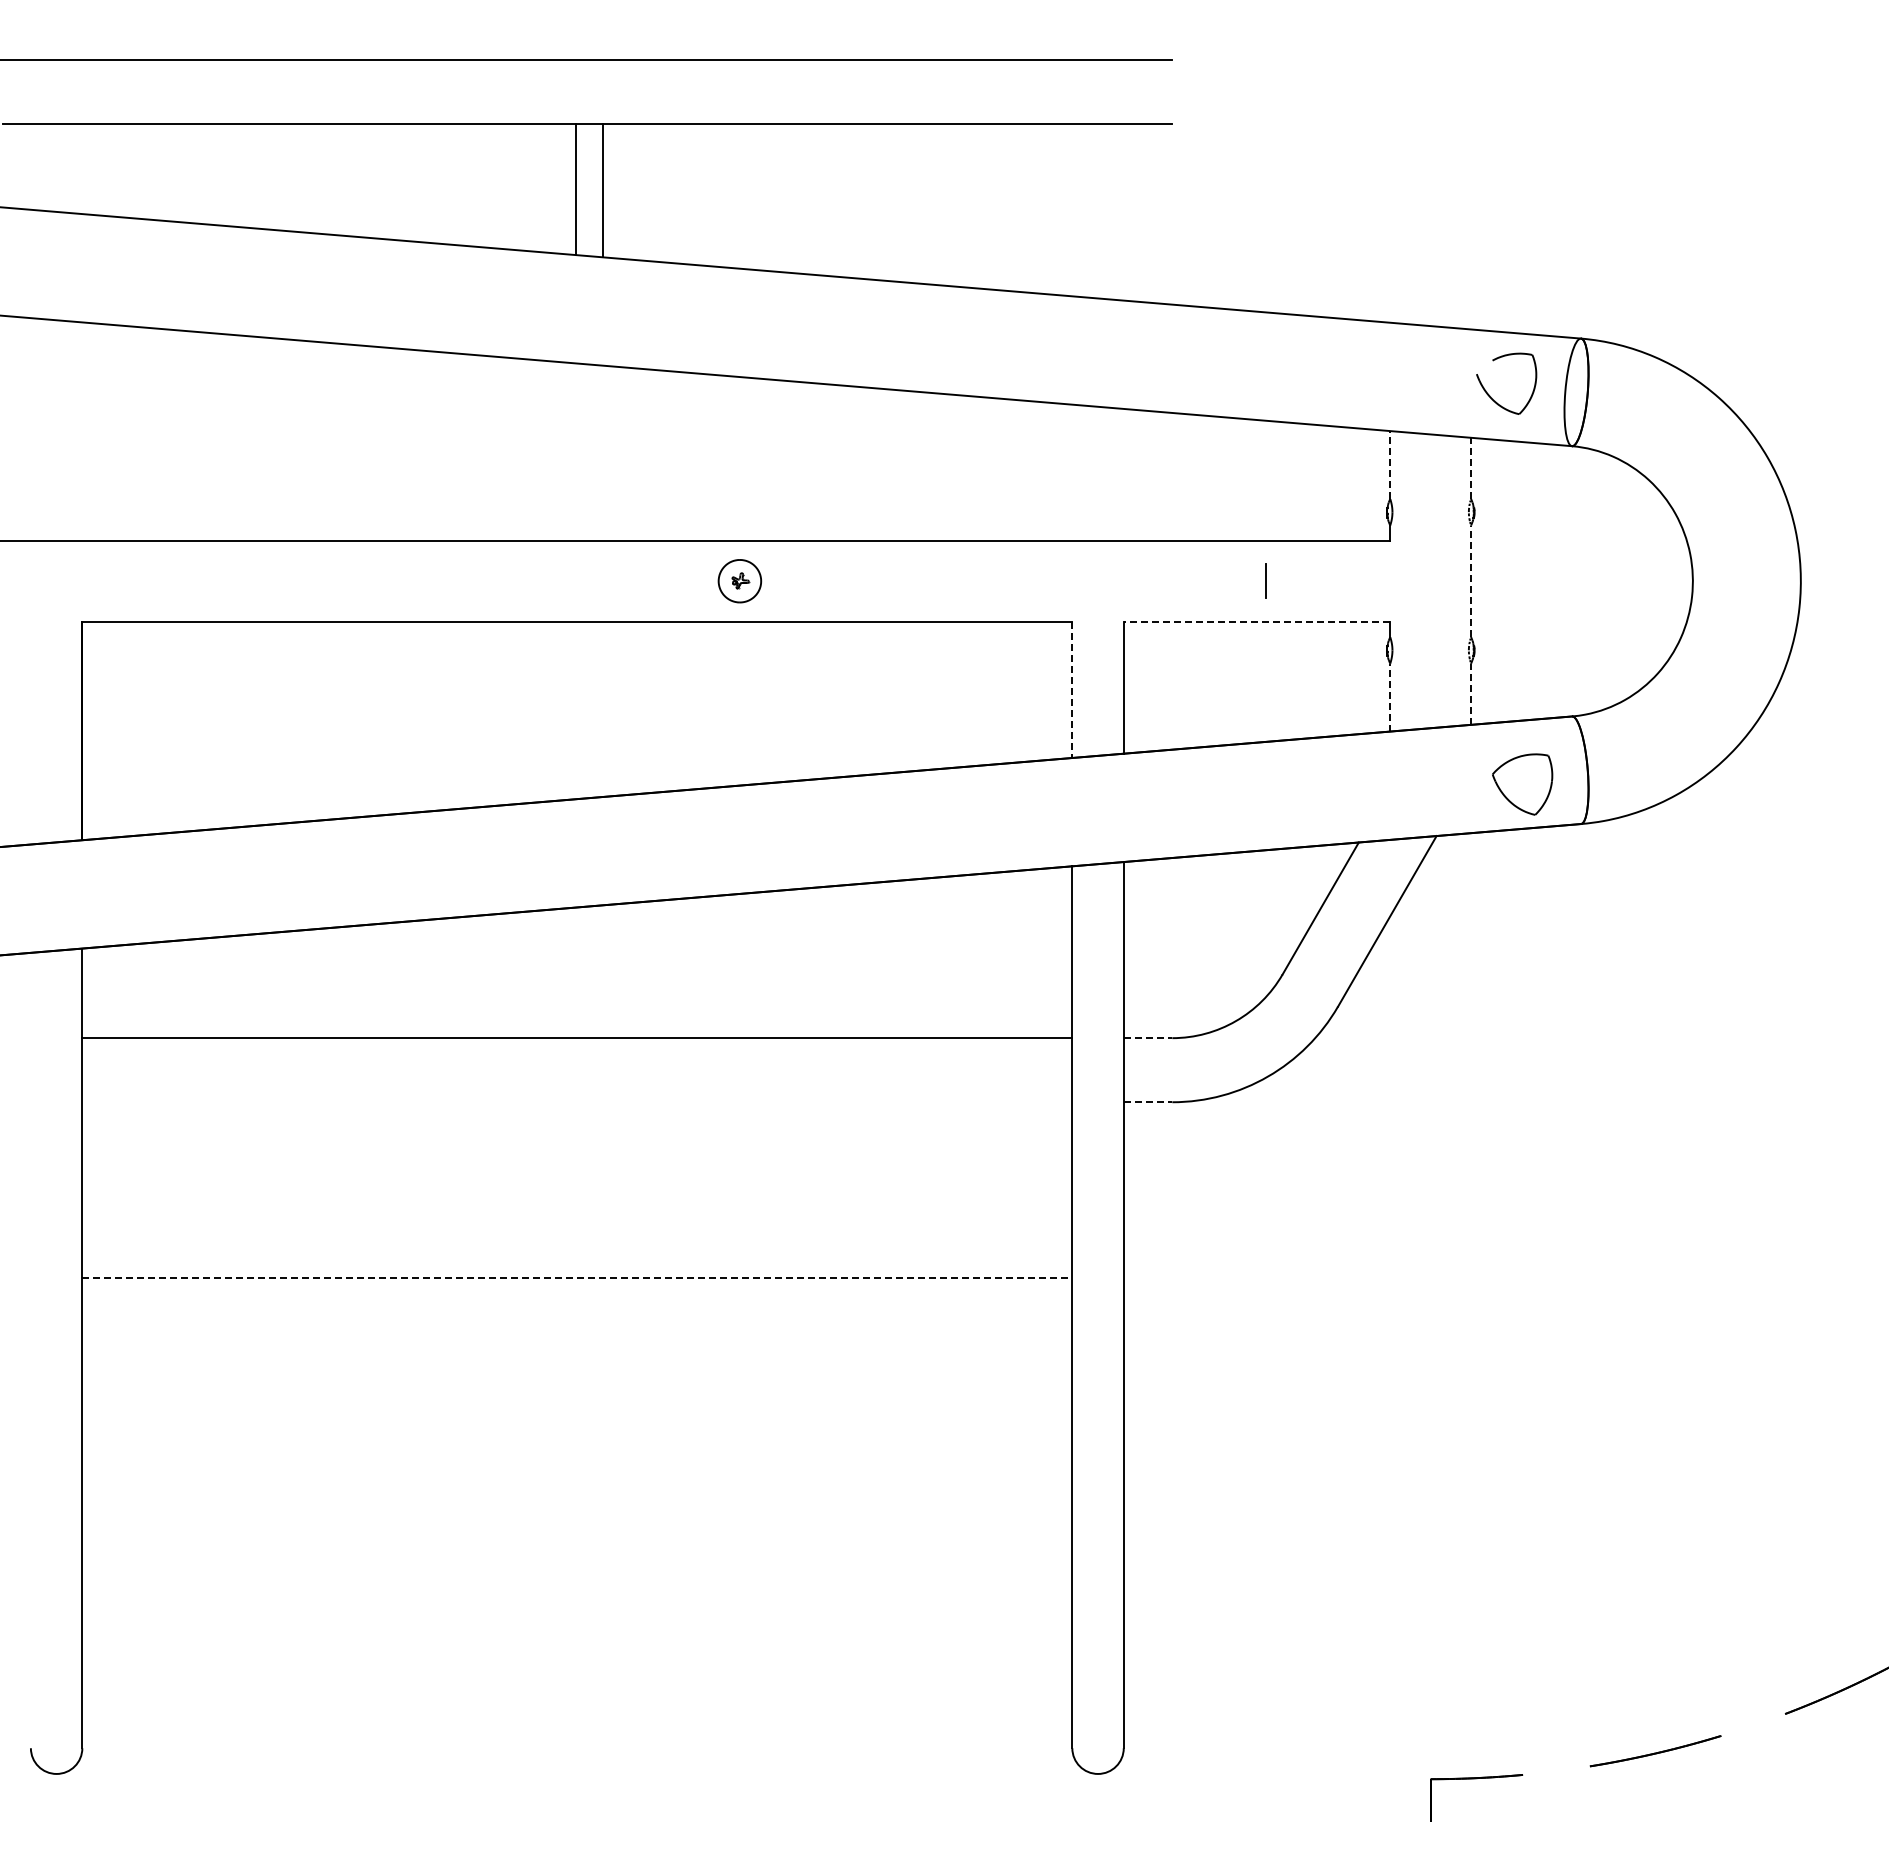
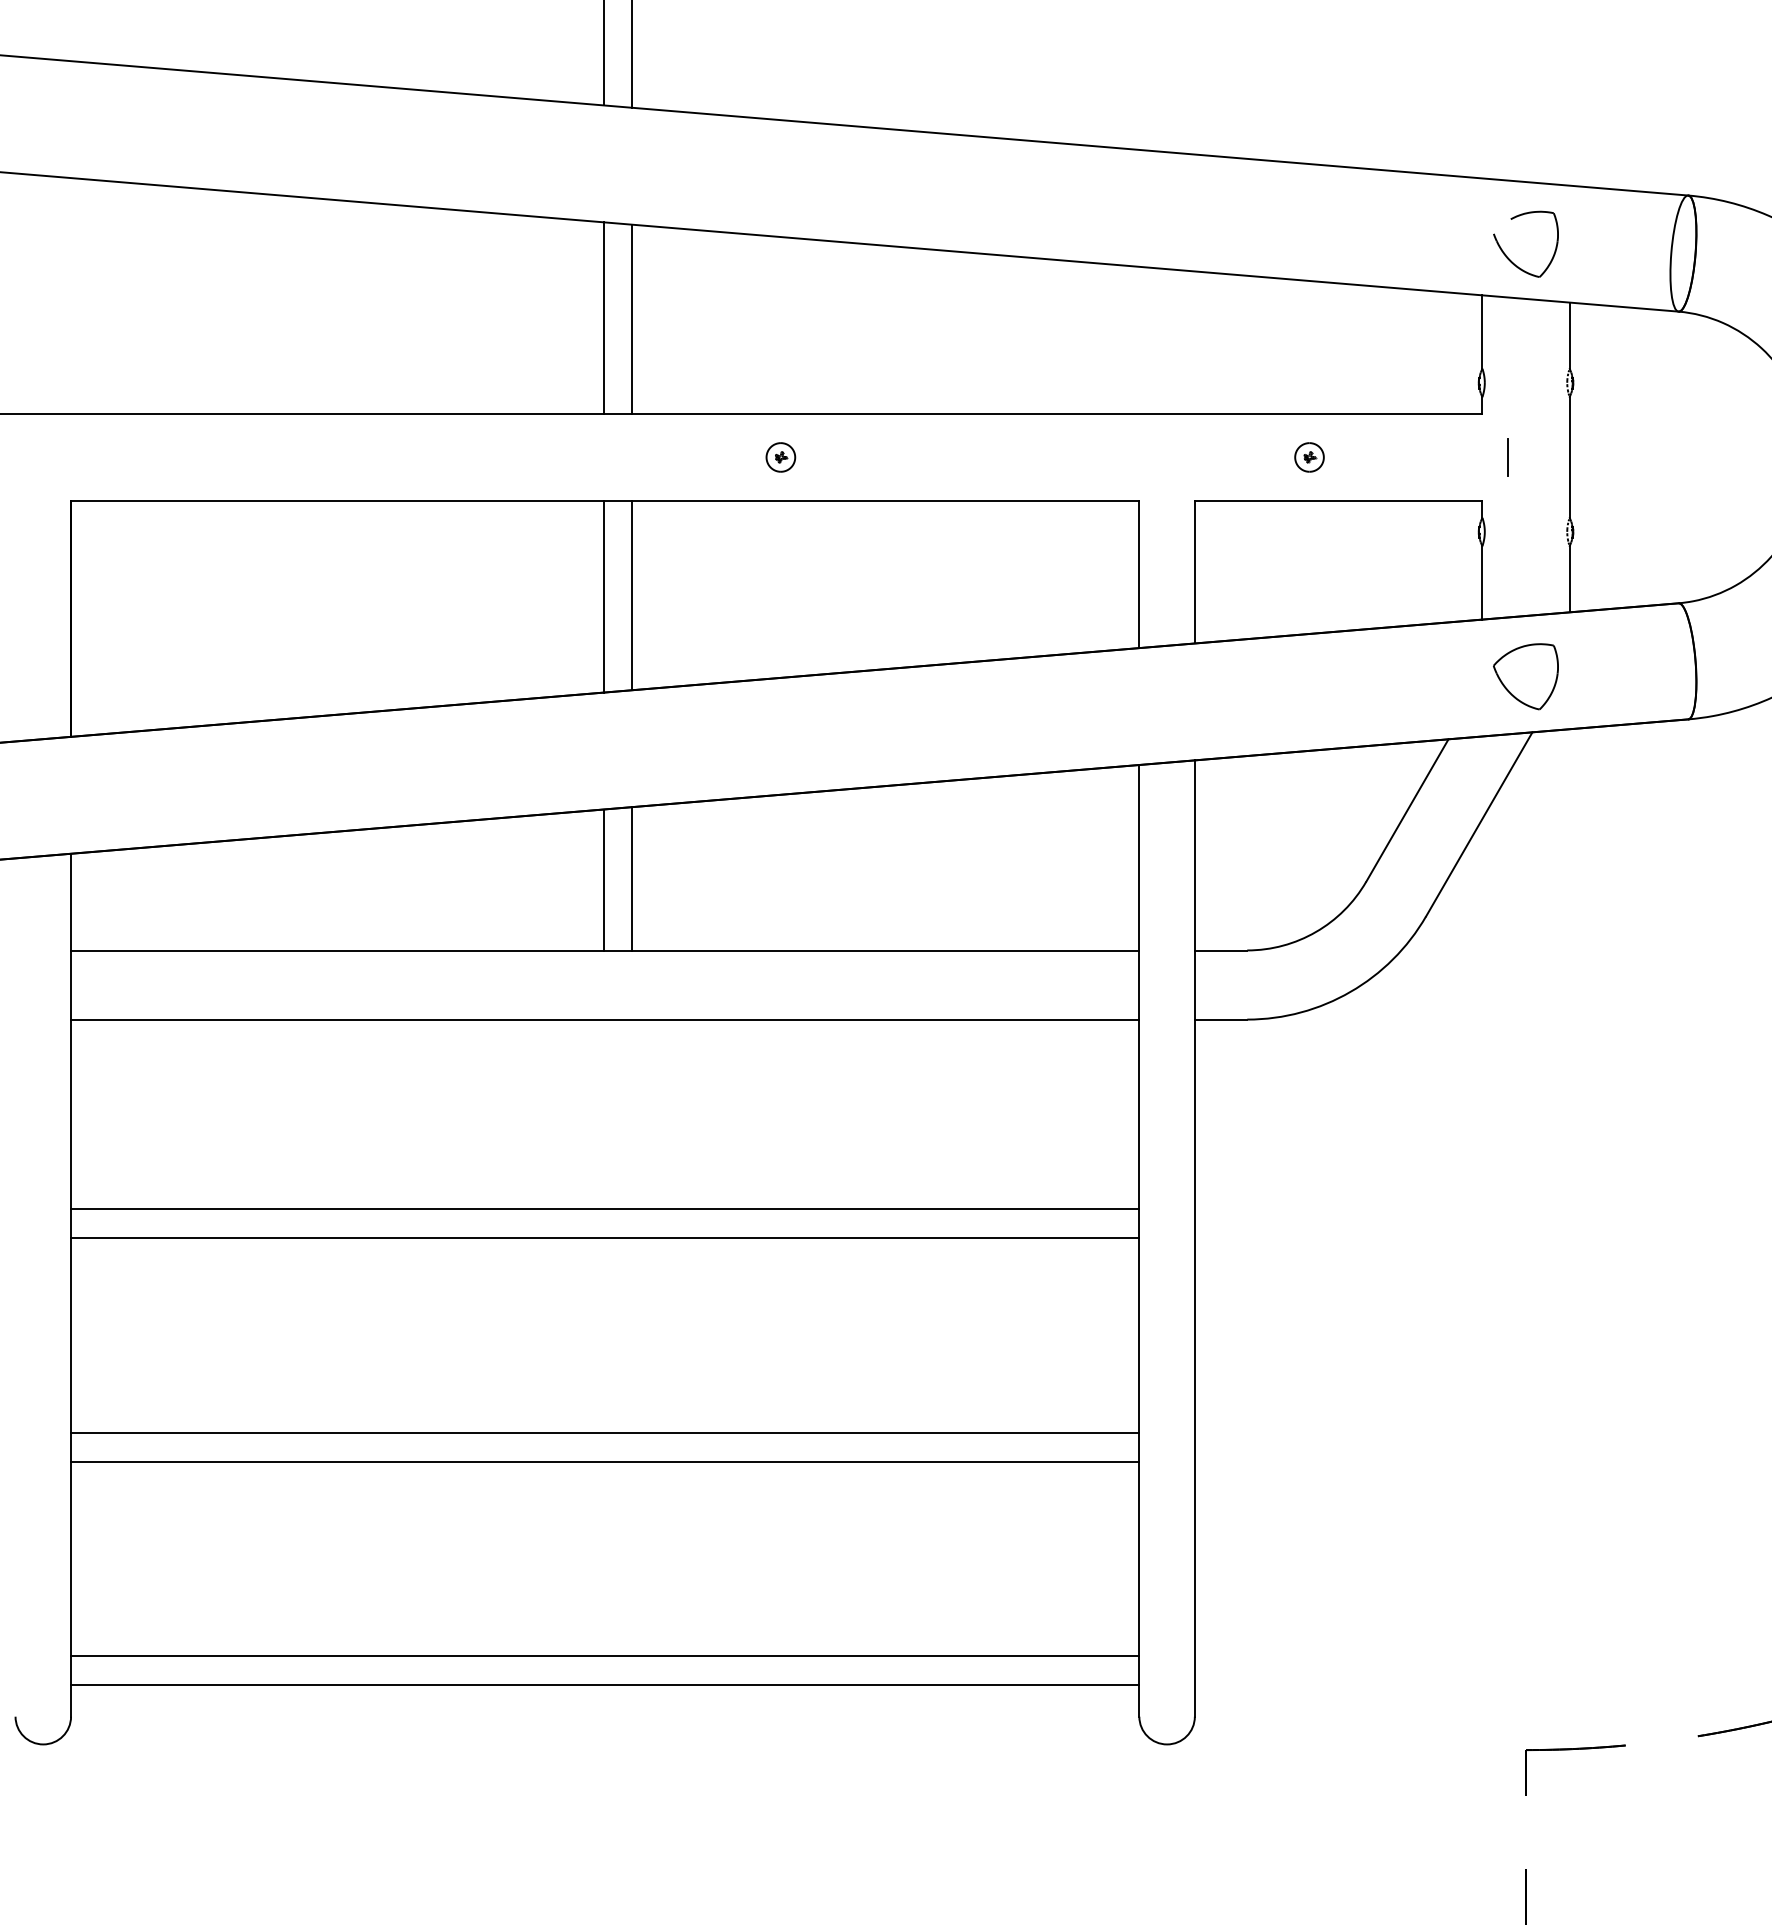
part: (1490, 395) -> (1508, 256), moved
line: (575, 451) -> (603, 317), added
line: (602, 452) -> (632, 318), added
line: (1390, 465) -> (1482, 332), dashed -> solid
line: (1471, 468) -> (1570, 335), dashed -> solid
line: (1265, 580) -> (1507, 456), moved
part: (740, 581) -> (781, 457), size x0.62
part: (1229, 581) -> (1308, 457), added
line: (1471, 581) -> (1570, 457), dashed -> solid
line: (1256, 621) -> (1338, 500), dashed -> solid
line: (1072, 690) -> (1139, 575), dashed -> solid
line: (1471, 694) -> (1570, 579), dashed -> solid
line: (1390, 697) -> (1482, 582), dashed -> solid
line: (602, 709) -> (632, 595), added
line: (575, 710) -> (603, 596), added
part: (1522, 784) -> (1525, 676), moved
line: (602, 971) -> (632, 878), added
line: (575, 972) -> (603, 879), added
line: (1148, 1038) -> (1221, 950), dashed -> solid
line: (577, 1102) -> (605, 1019), added
line: (1148, 1102) -> (1221, 1019), dashed -> solid
line: (577, 1278) -> (605, 1209), dashed -> solid
line: (577, 1304) -> (605, 1237), added
line: (577, 1485) -> (605, 1433), added
line: (577, 1511) -> (605, 1461), added
line: (577, 1692) -> (605, 1656), added
line: (577, 1718) -> (605, 1684), added

